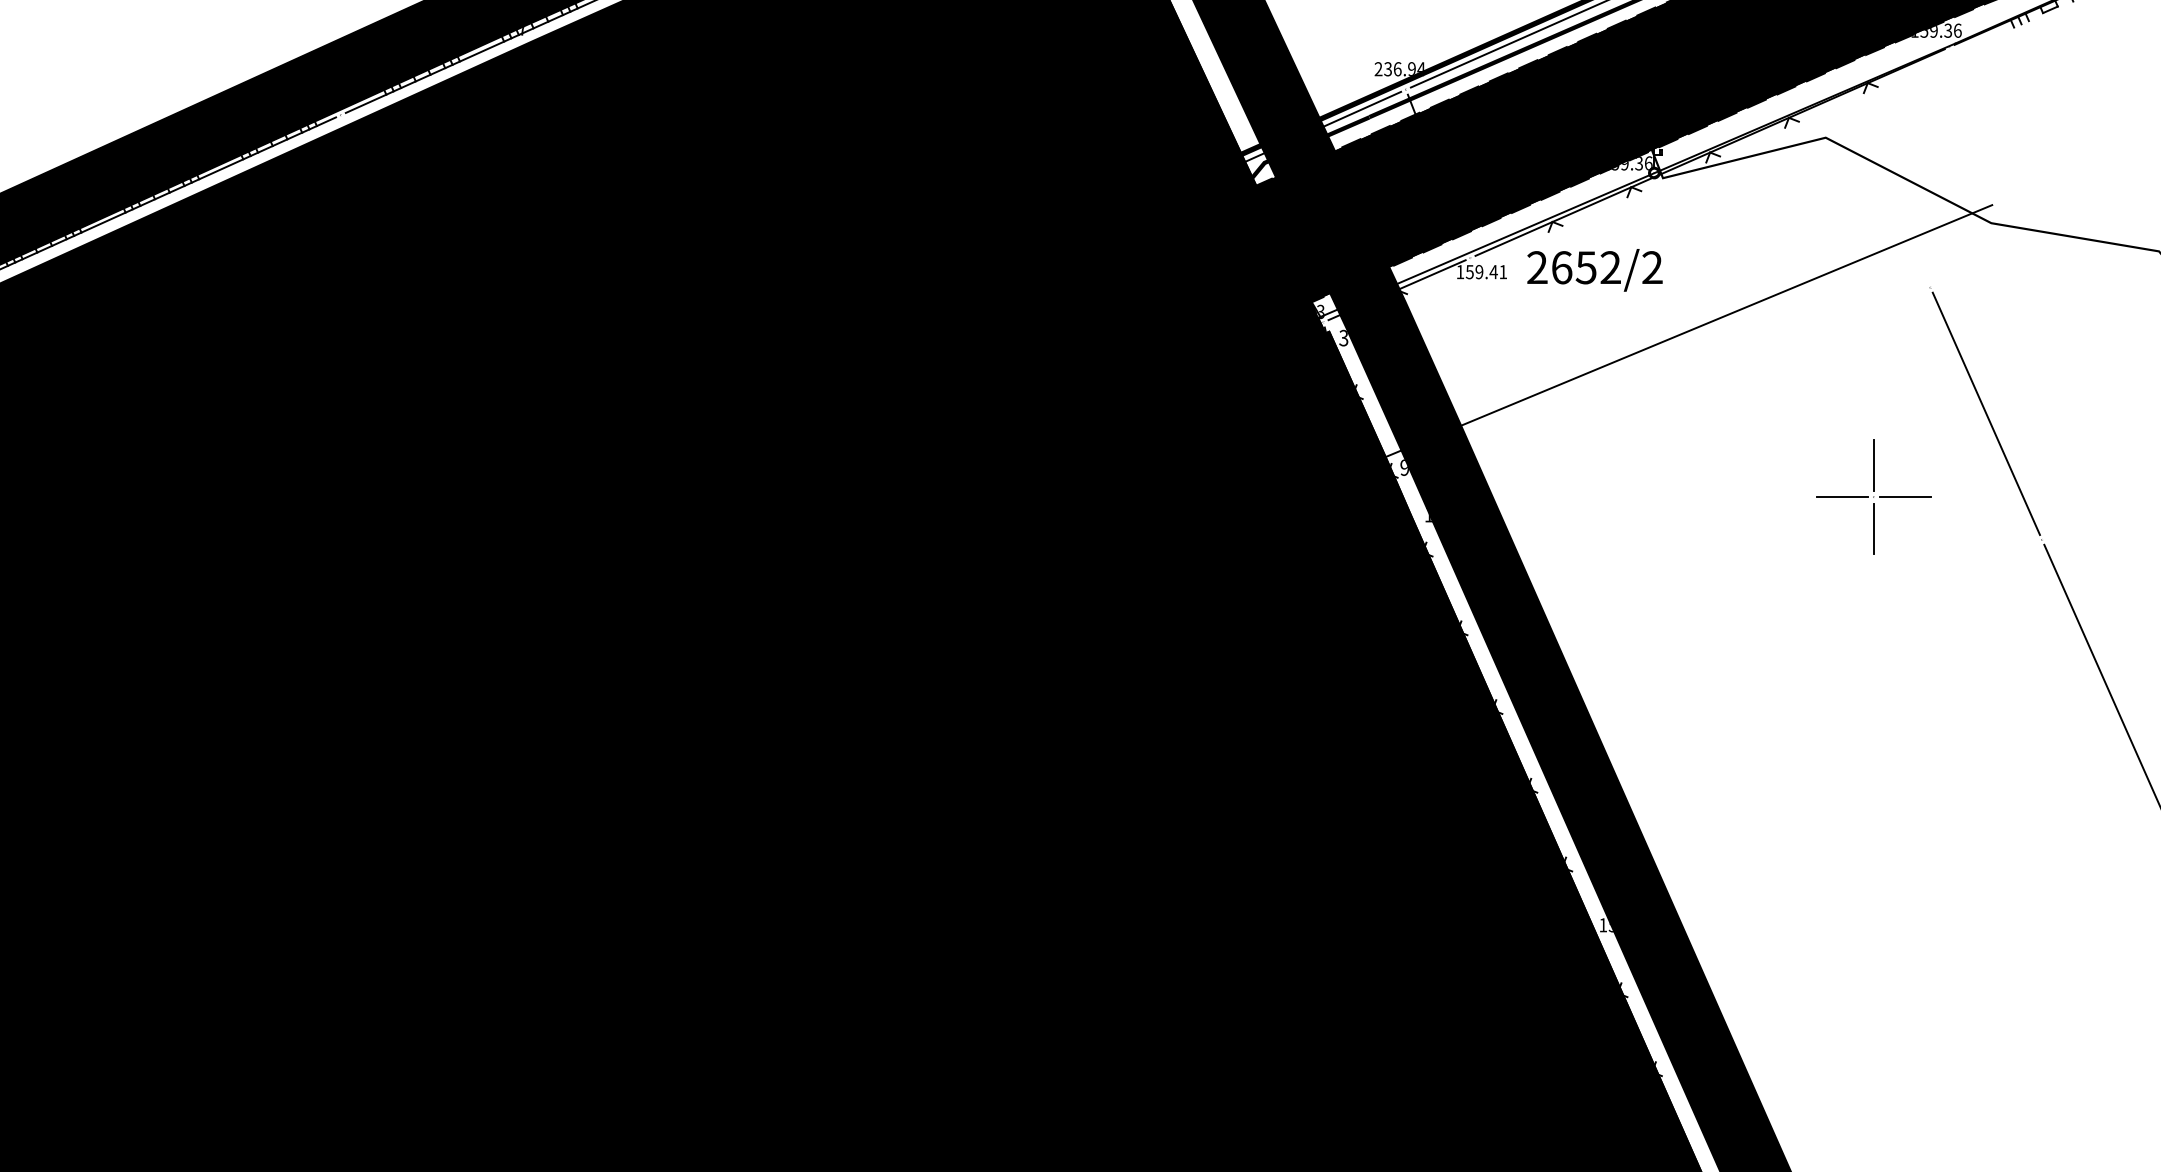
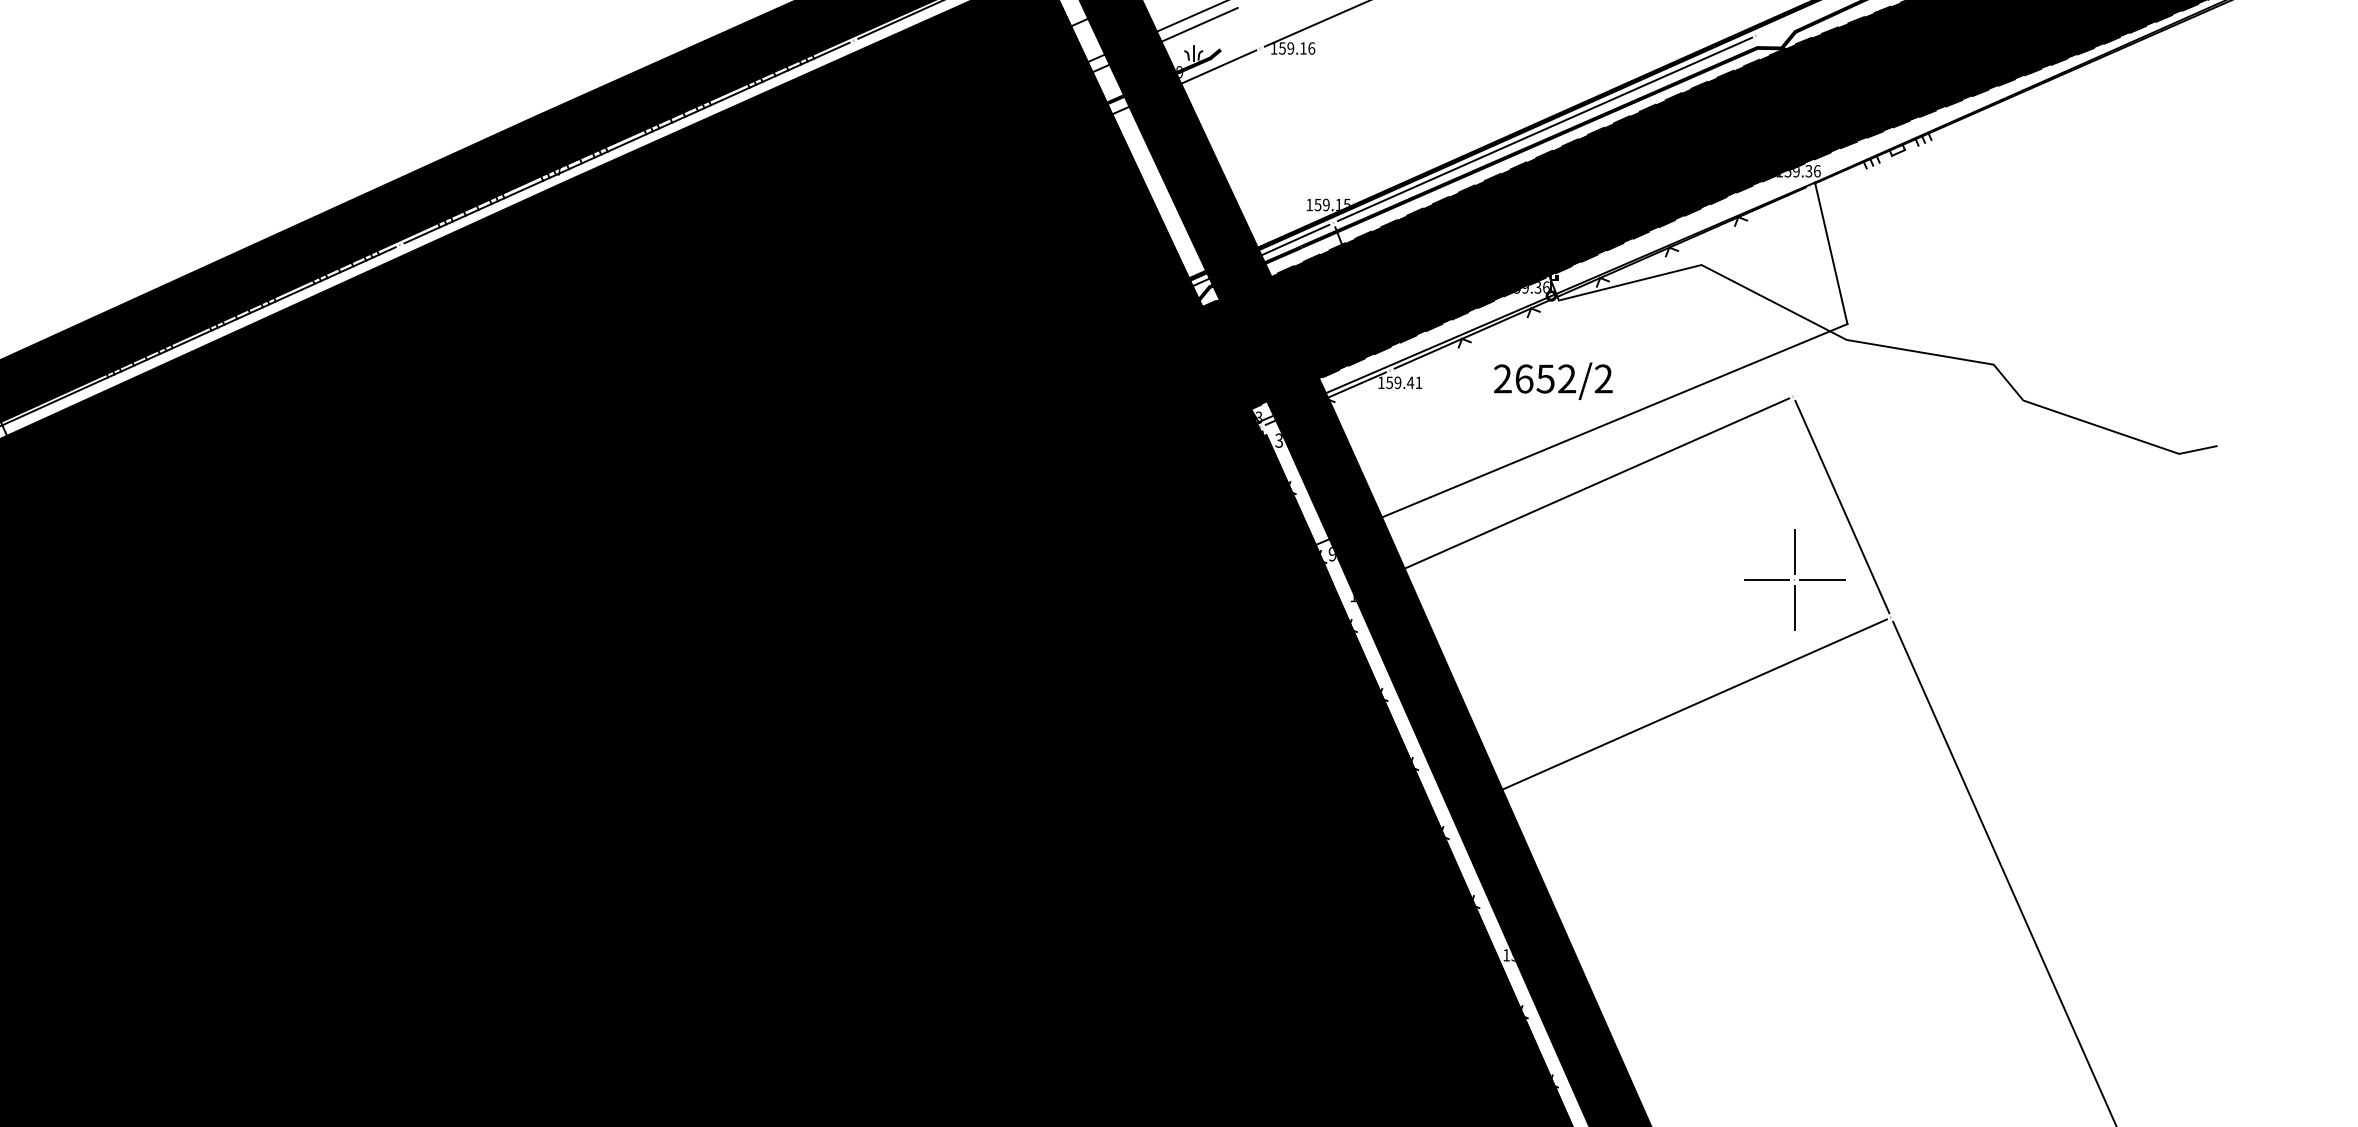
text: (1400, 68) -> (1328, 204), 236.94 -> 159.15
line: (1973, 124) -> (1831, 253), added
text: (1595, 269) -> (1553, 380), moved
line: (1684, 397) -> (1577, 492), added
part: (1873, 496) -> (1794, 579), moved
line: (1794, 649) -> (1674, 713), added

